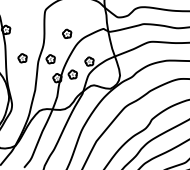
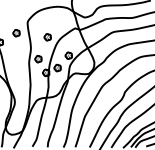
part: (22, 58) -> (16, 33), moved

